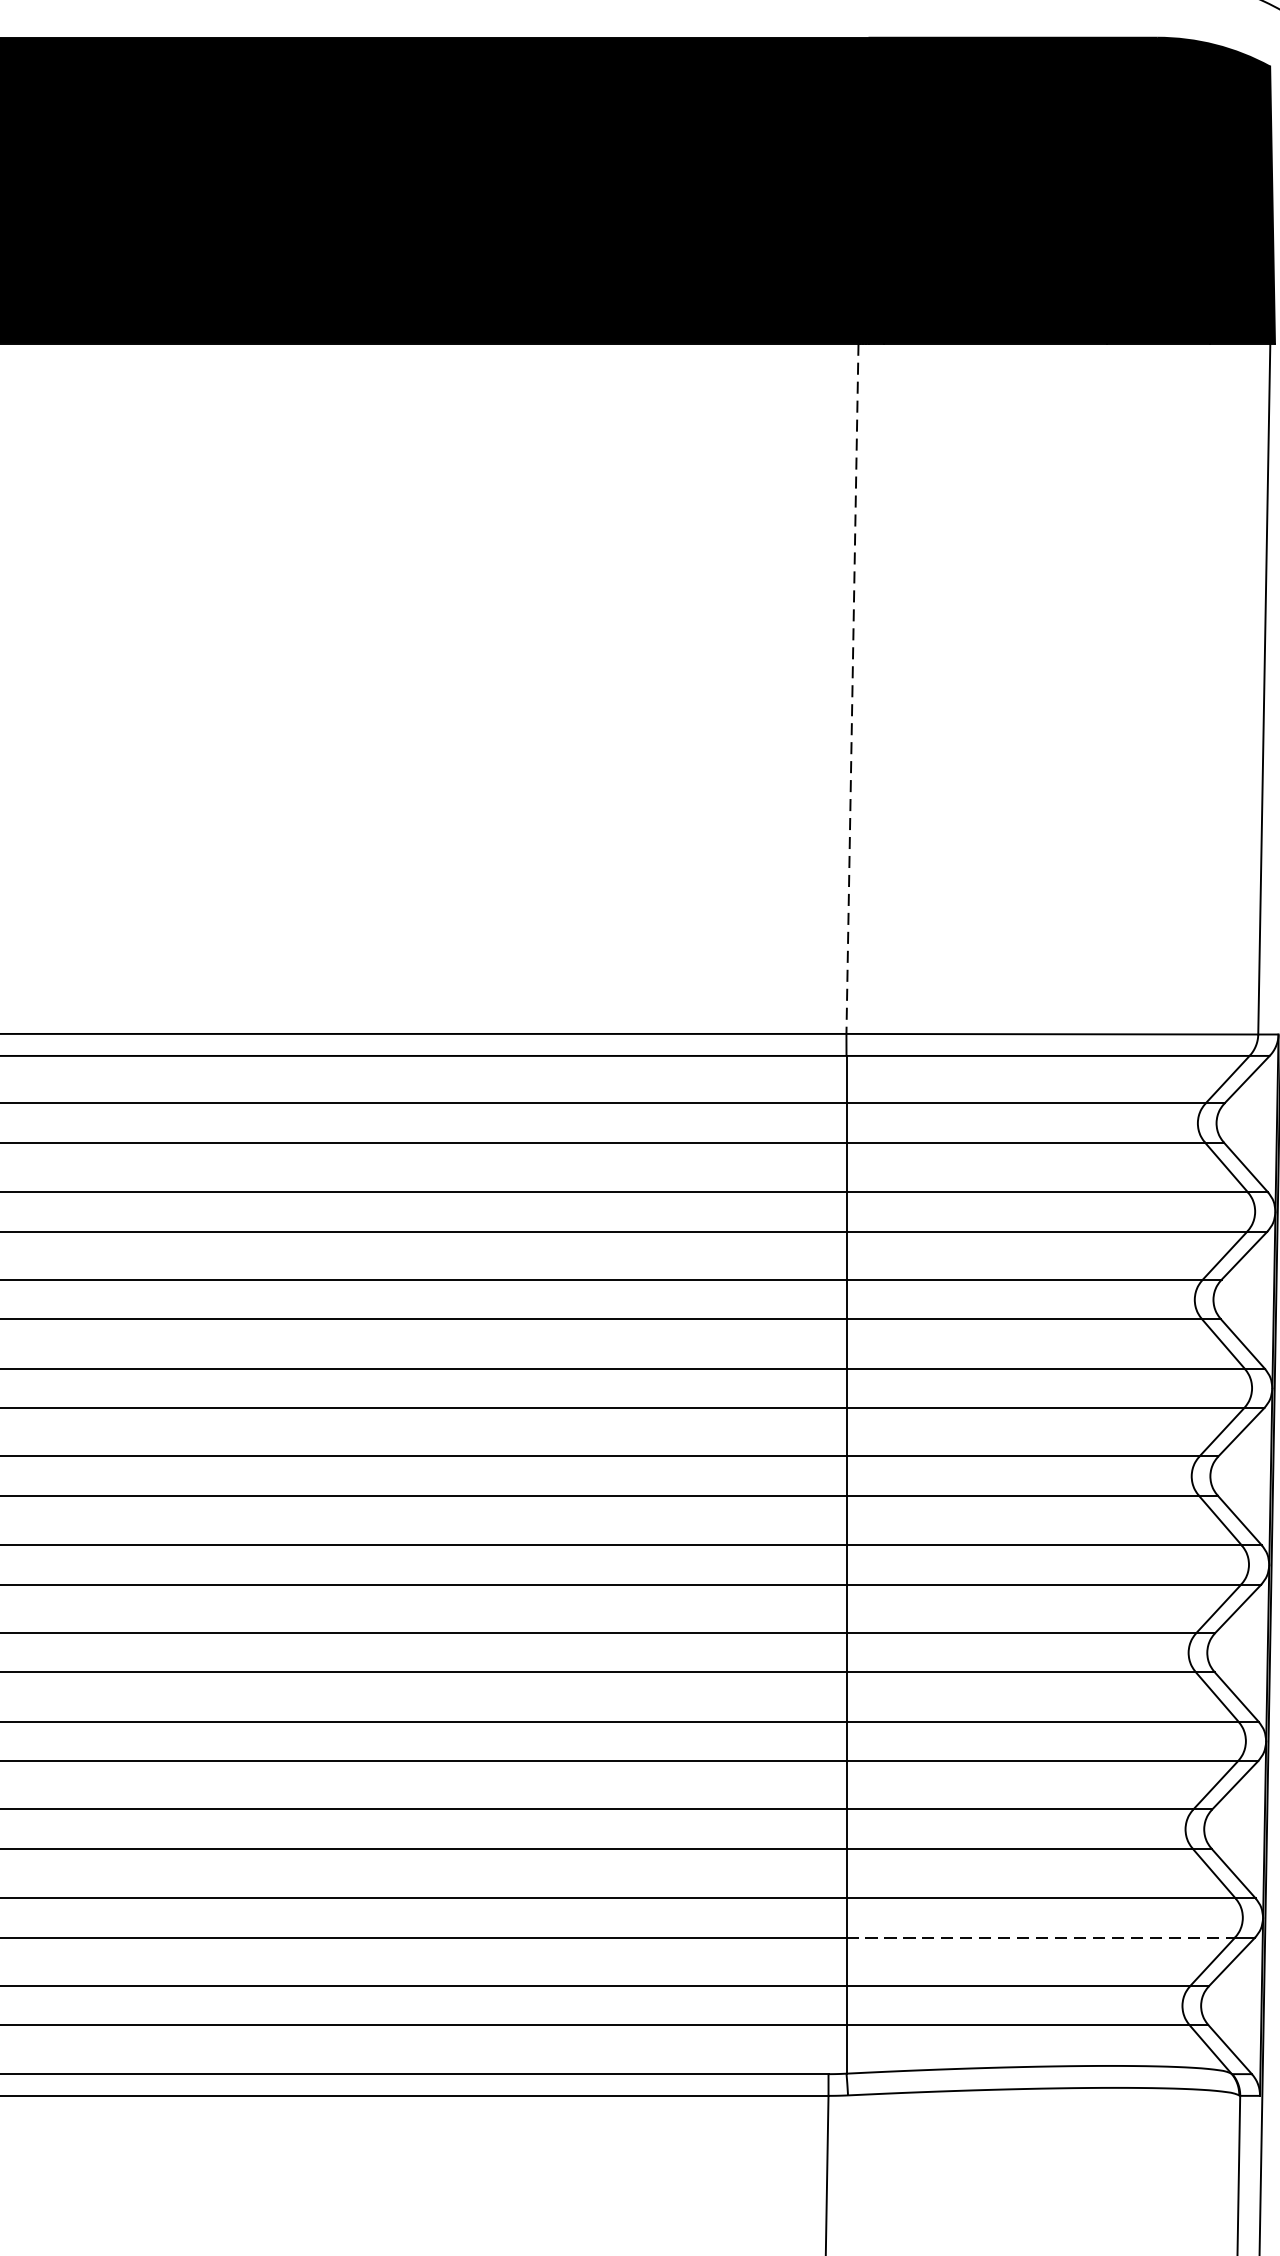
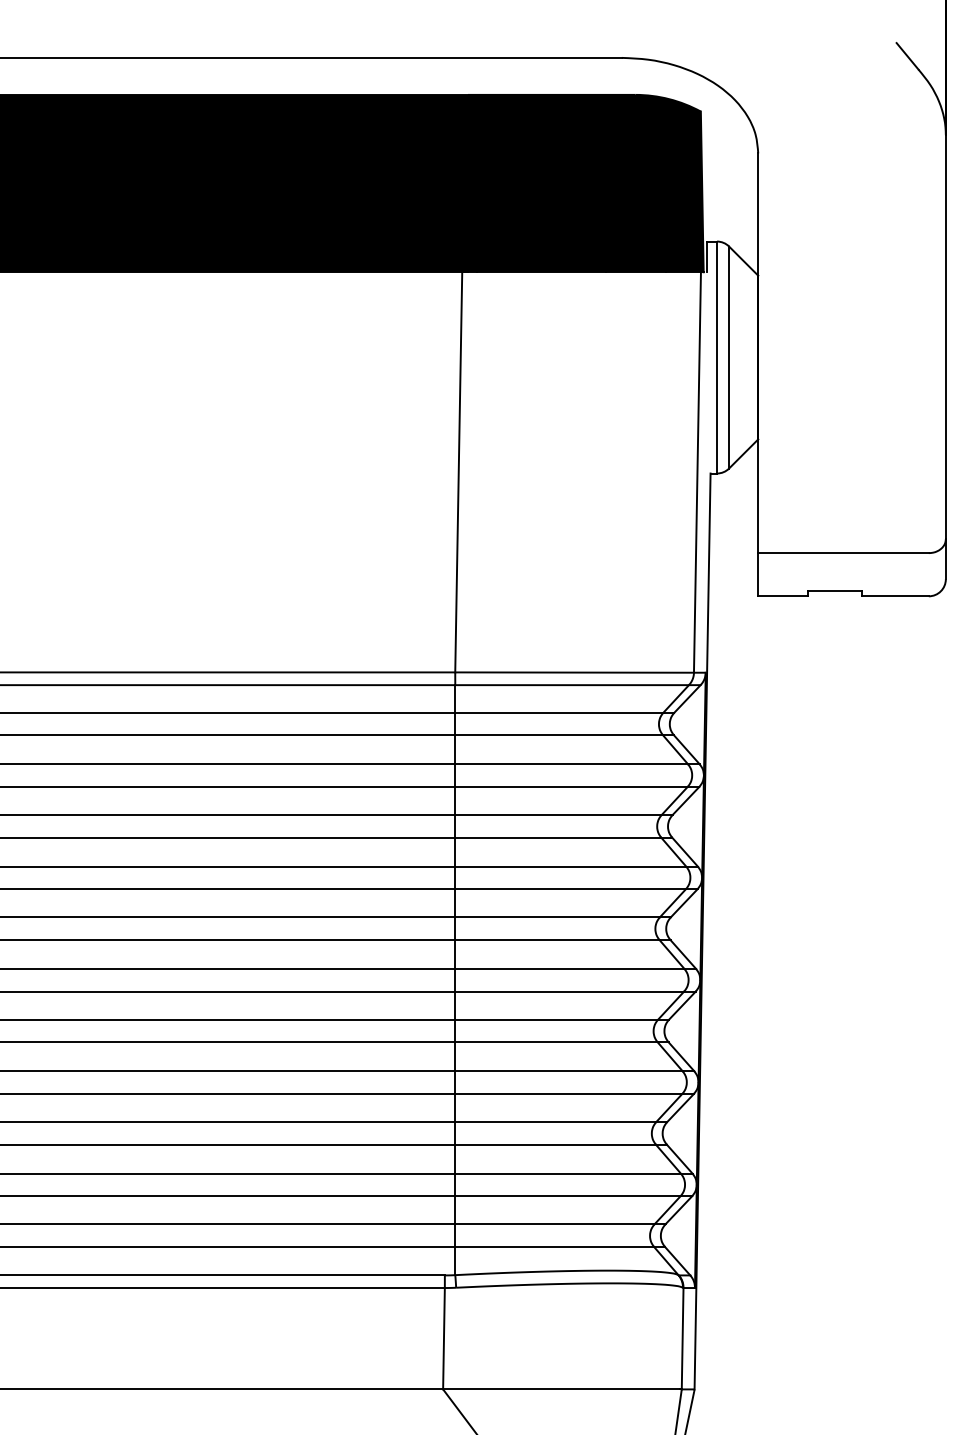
line: (852, 689) -> (458, 472), dashed -> solid
line: (1040, 1938) -> (567, 1196), dashed -> solid

